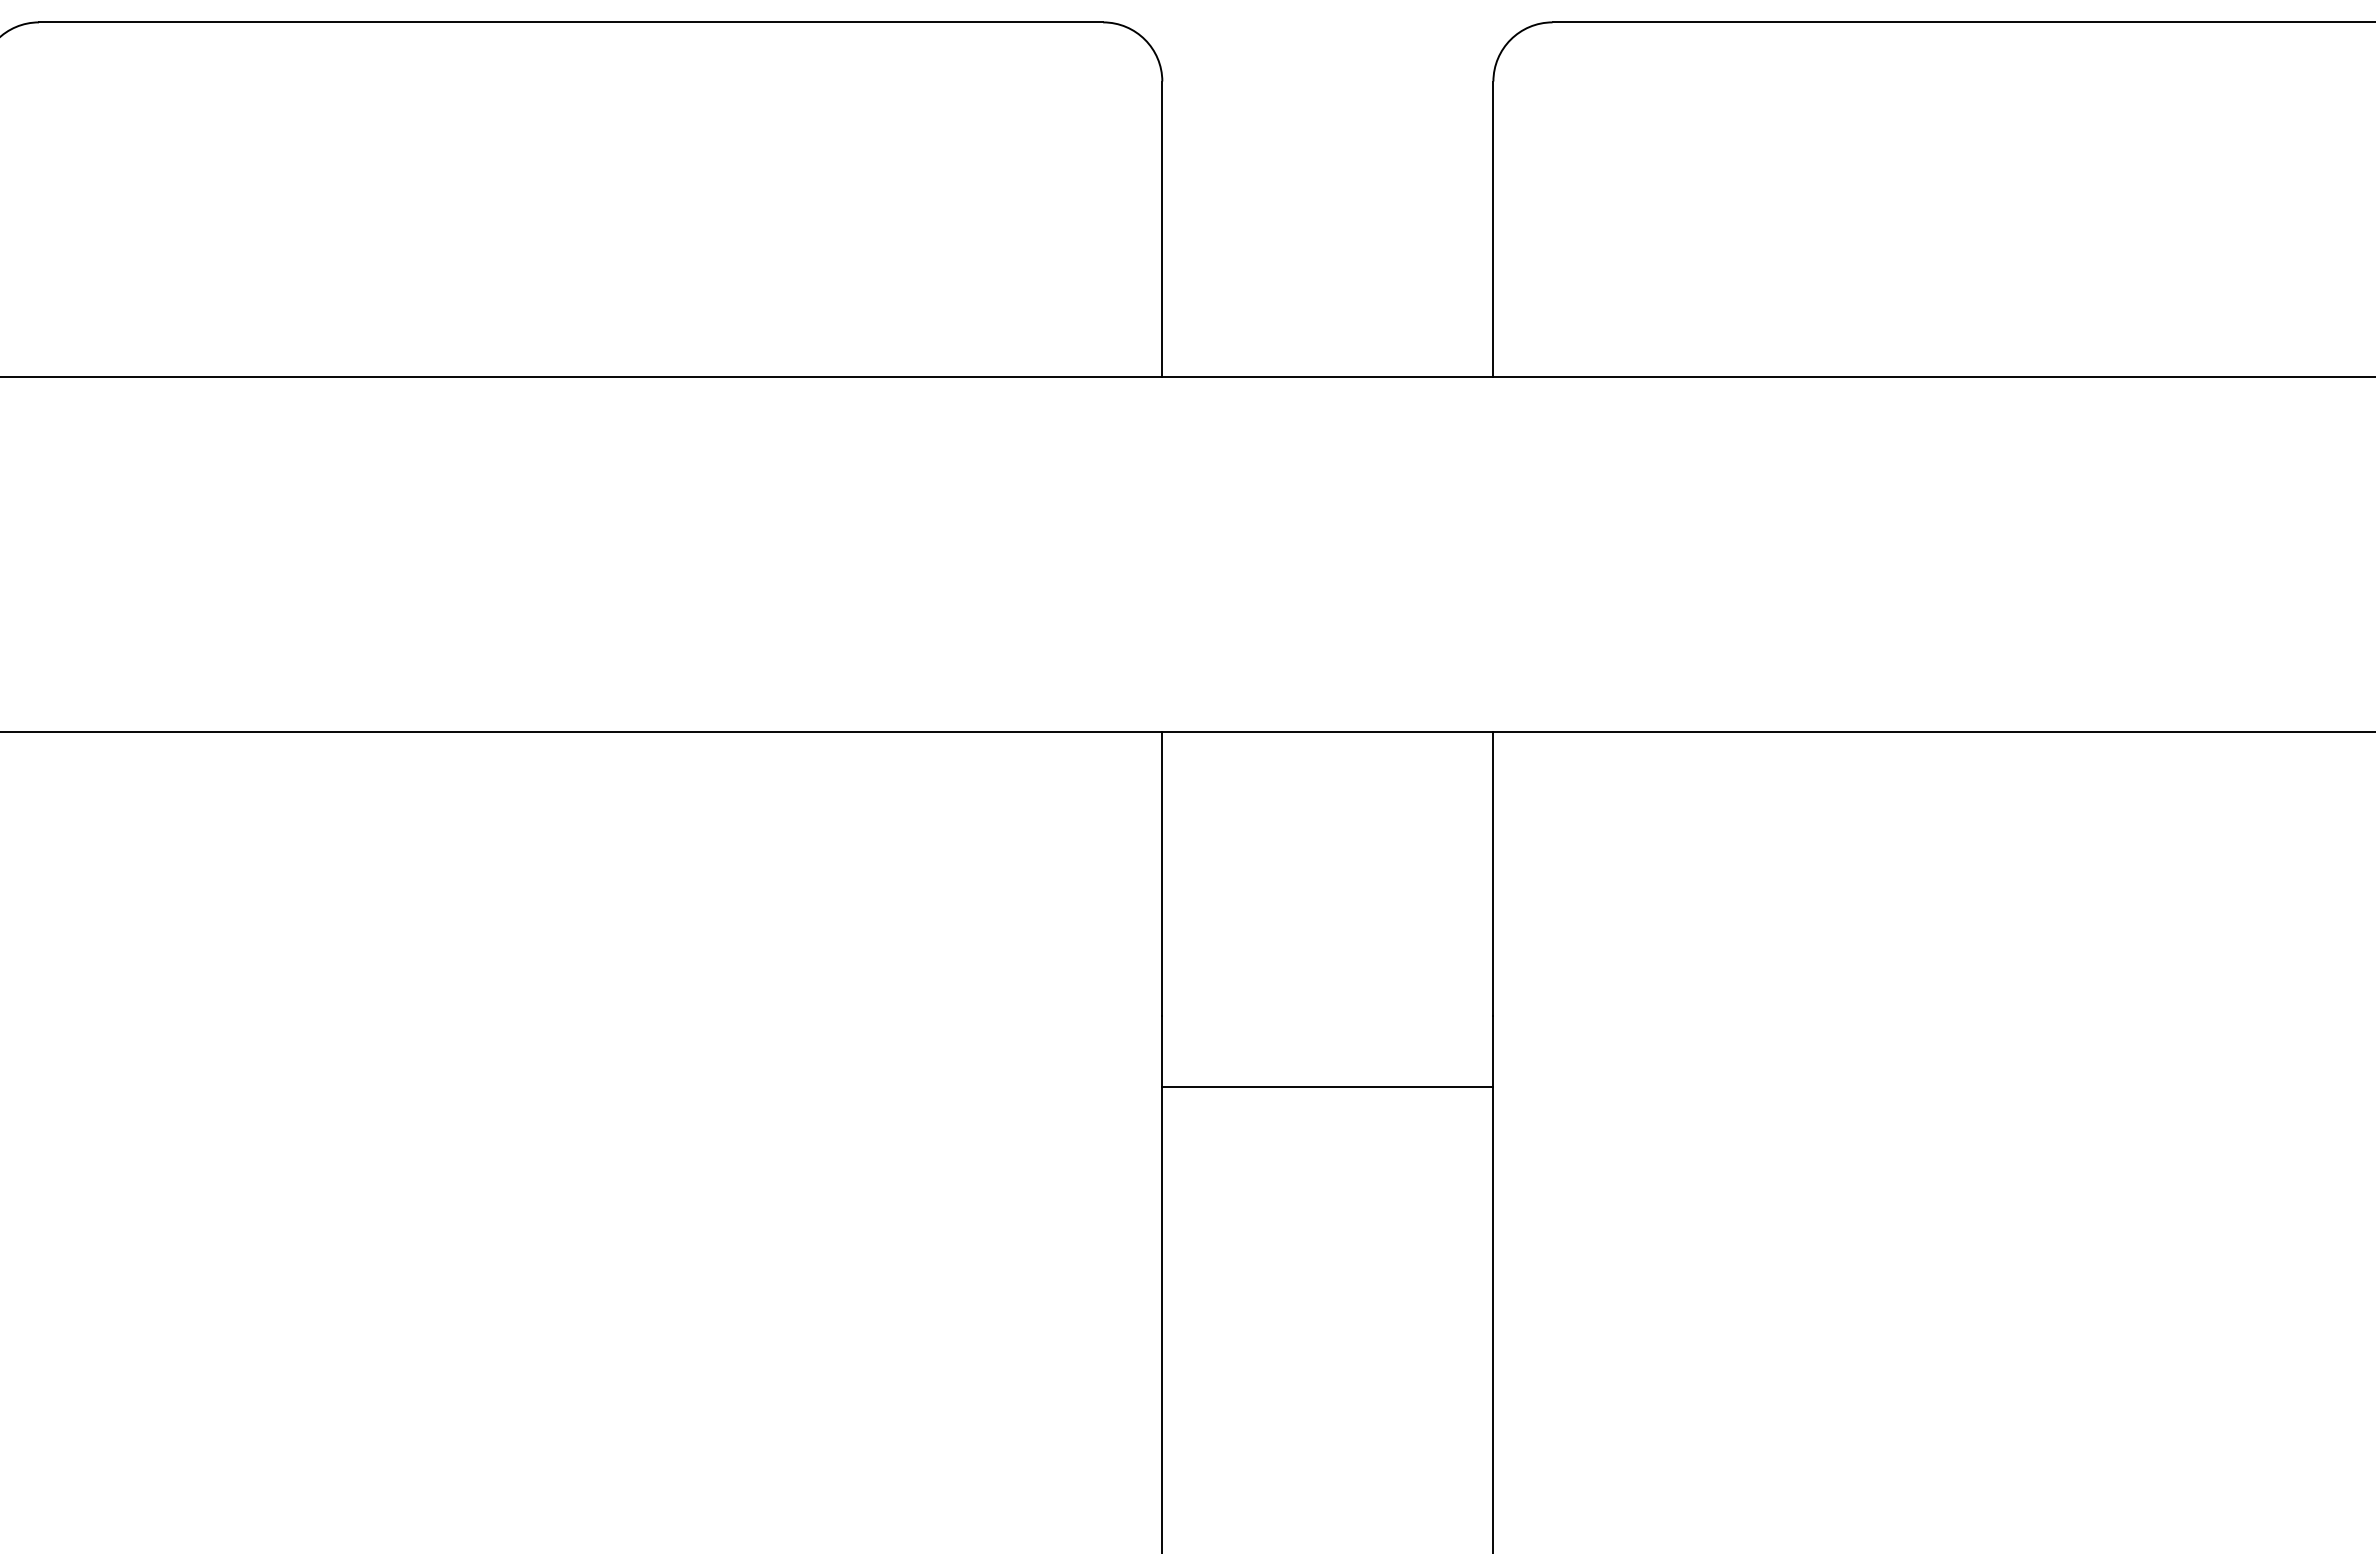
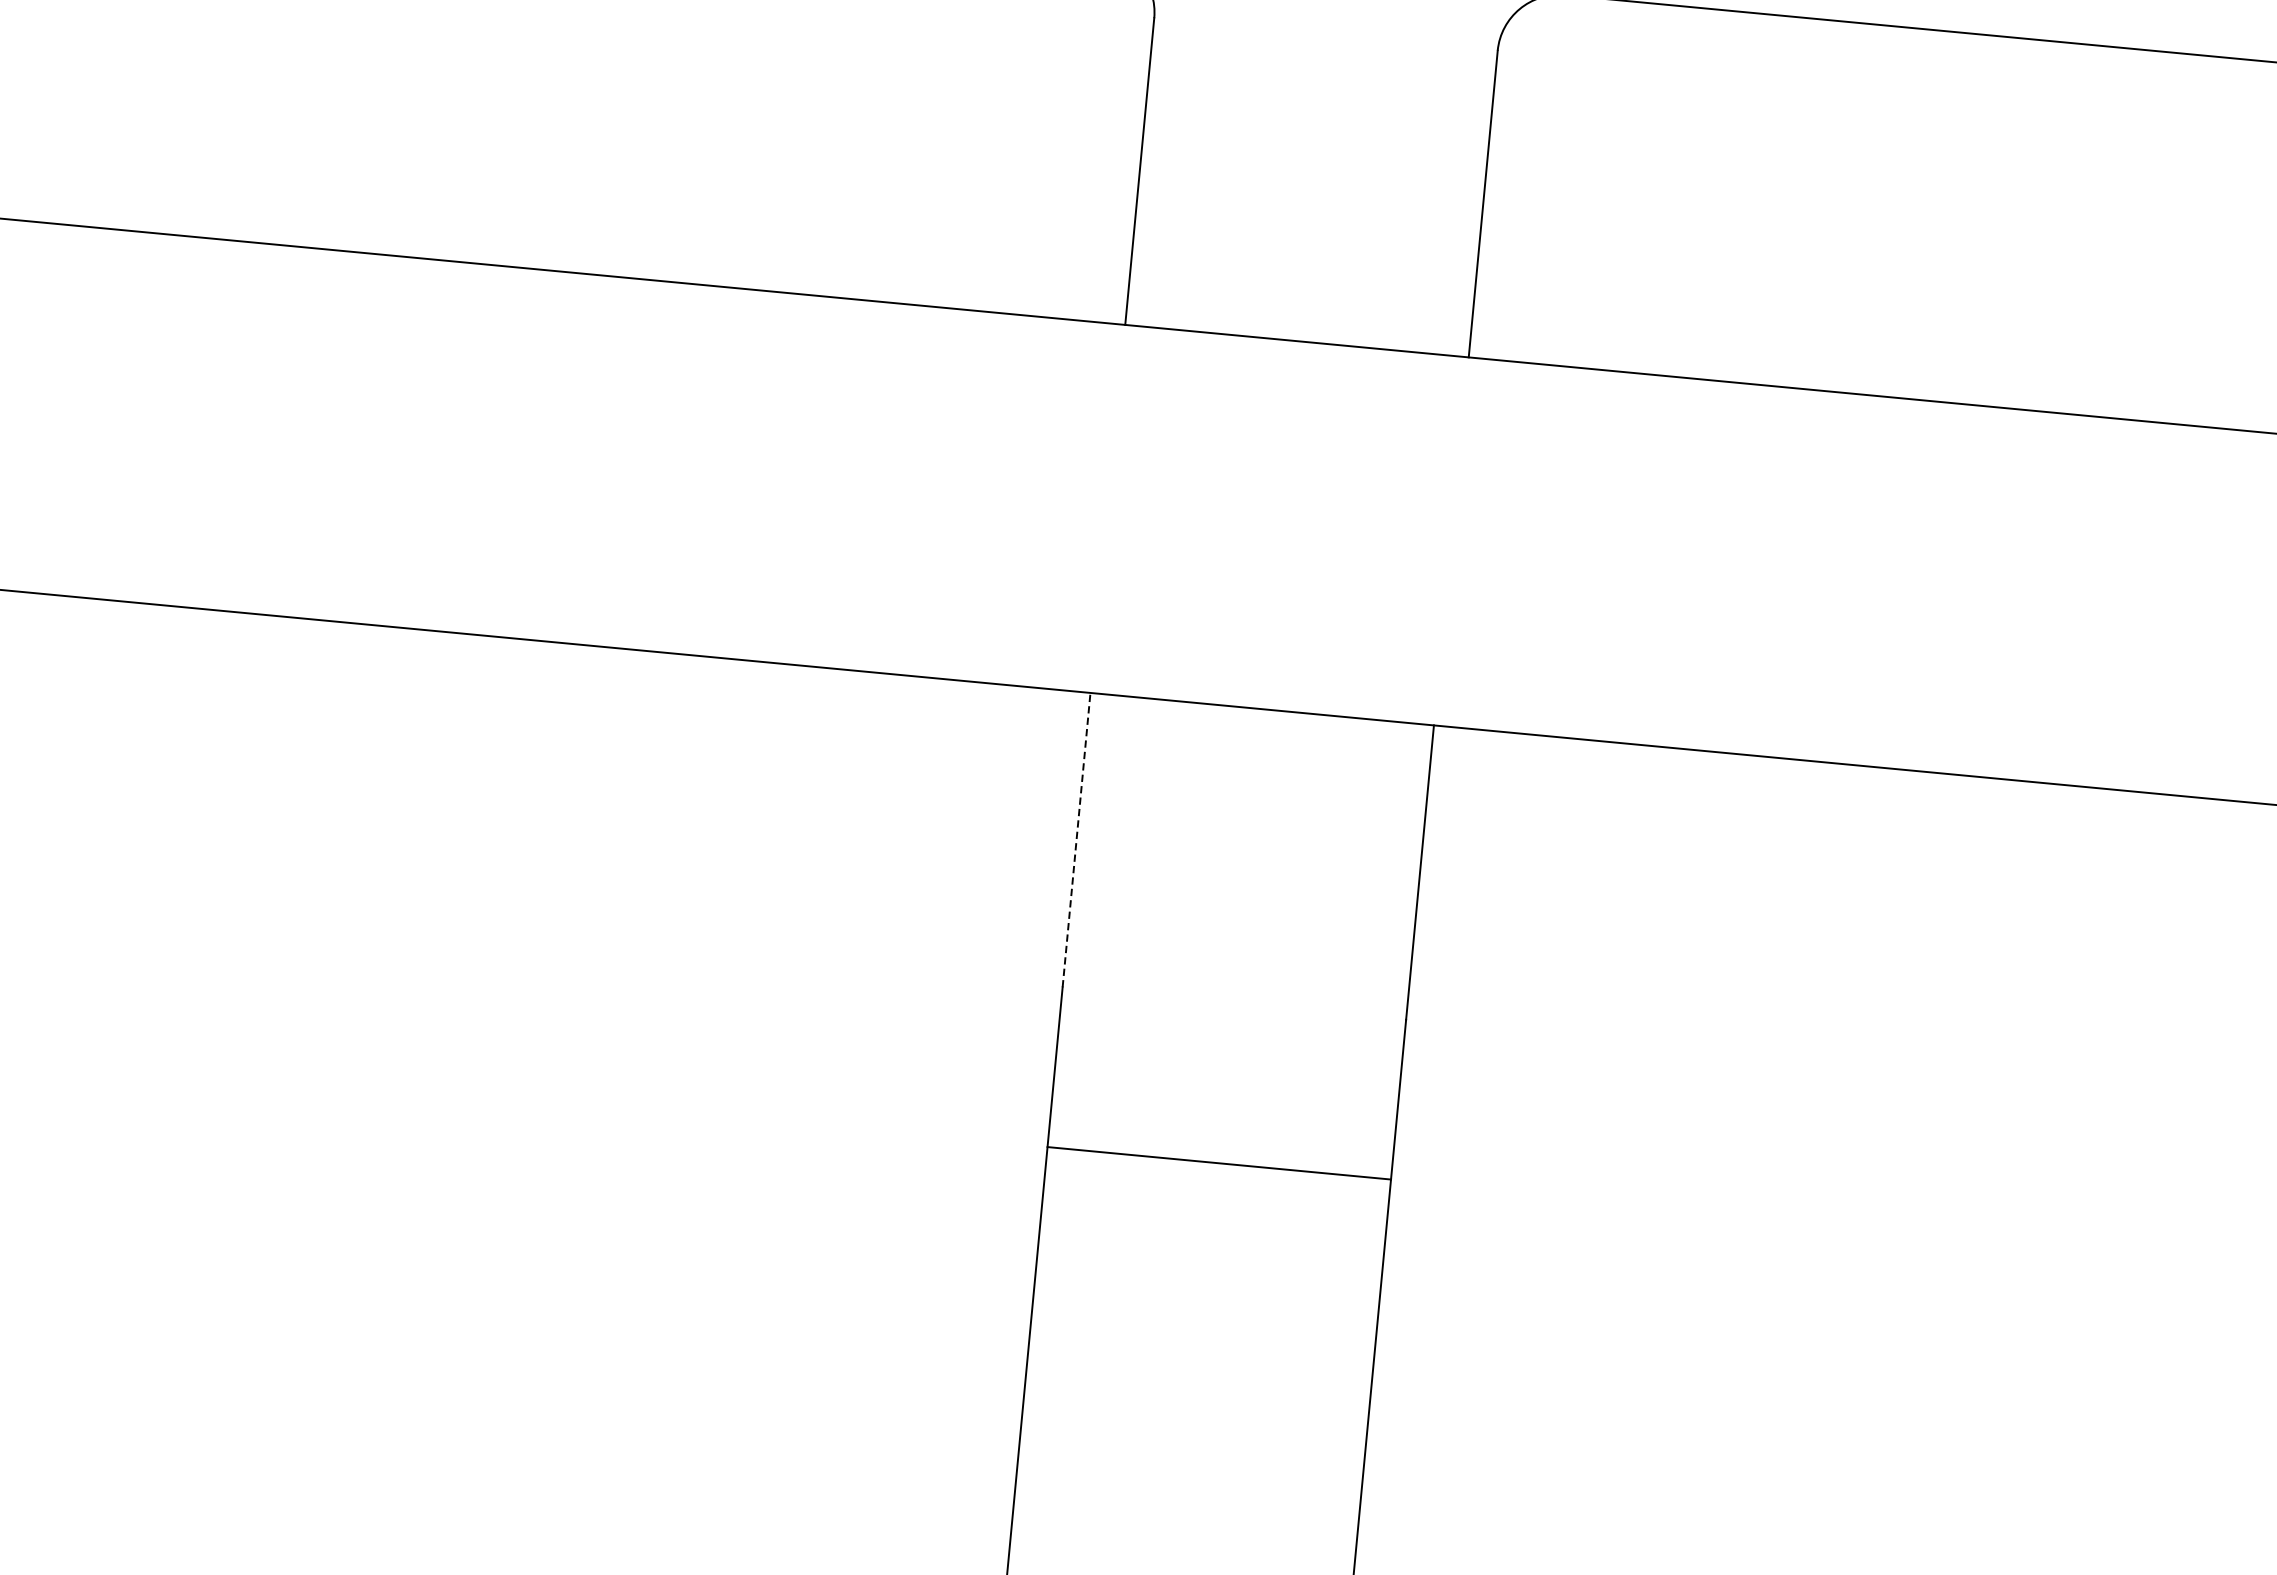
line: (1162, 873) -> (1076, 839), solid -> dashed
line: (1327, 1086) -> (1218, 1163), moved

